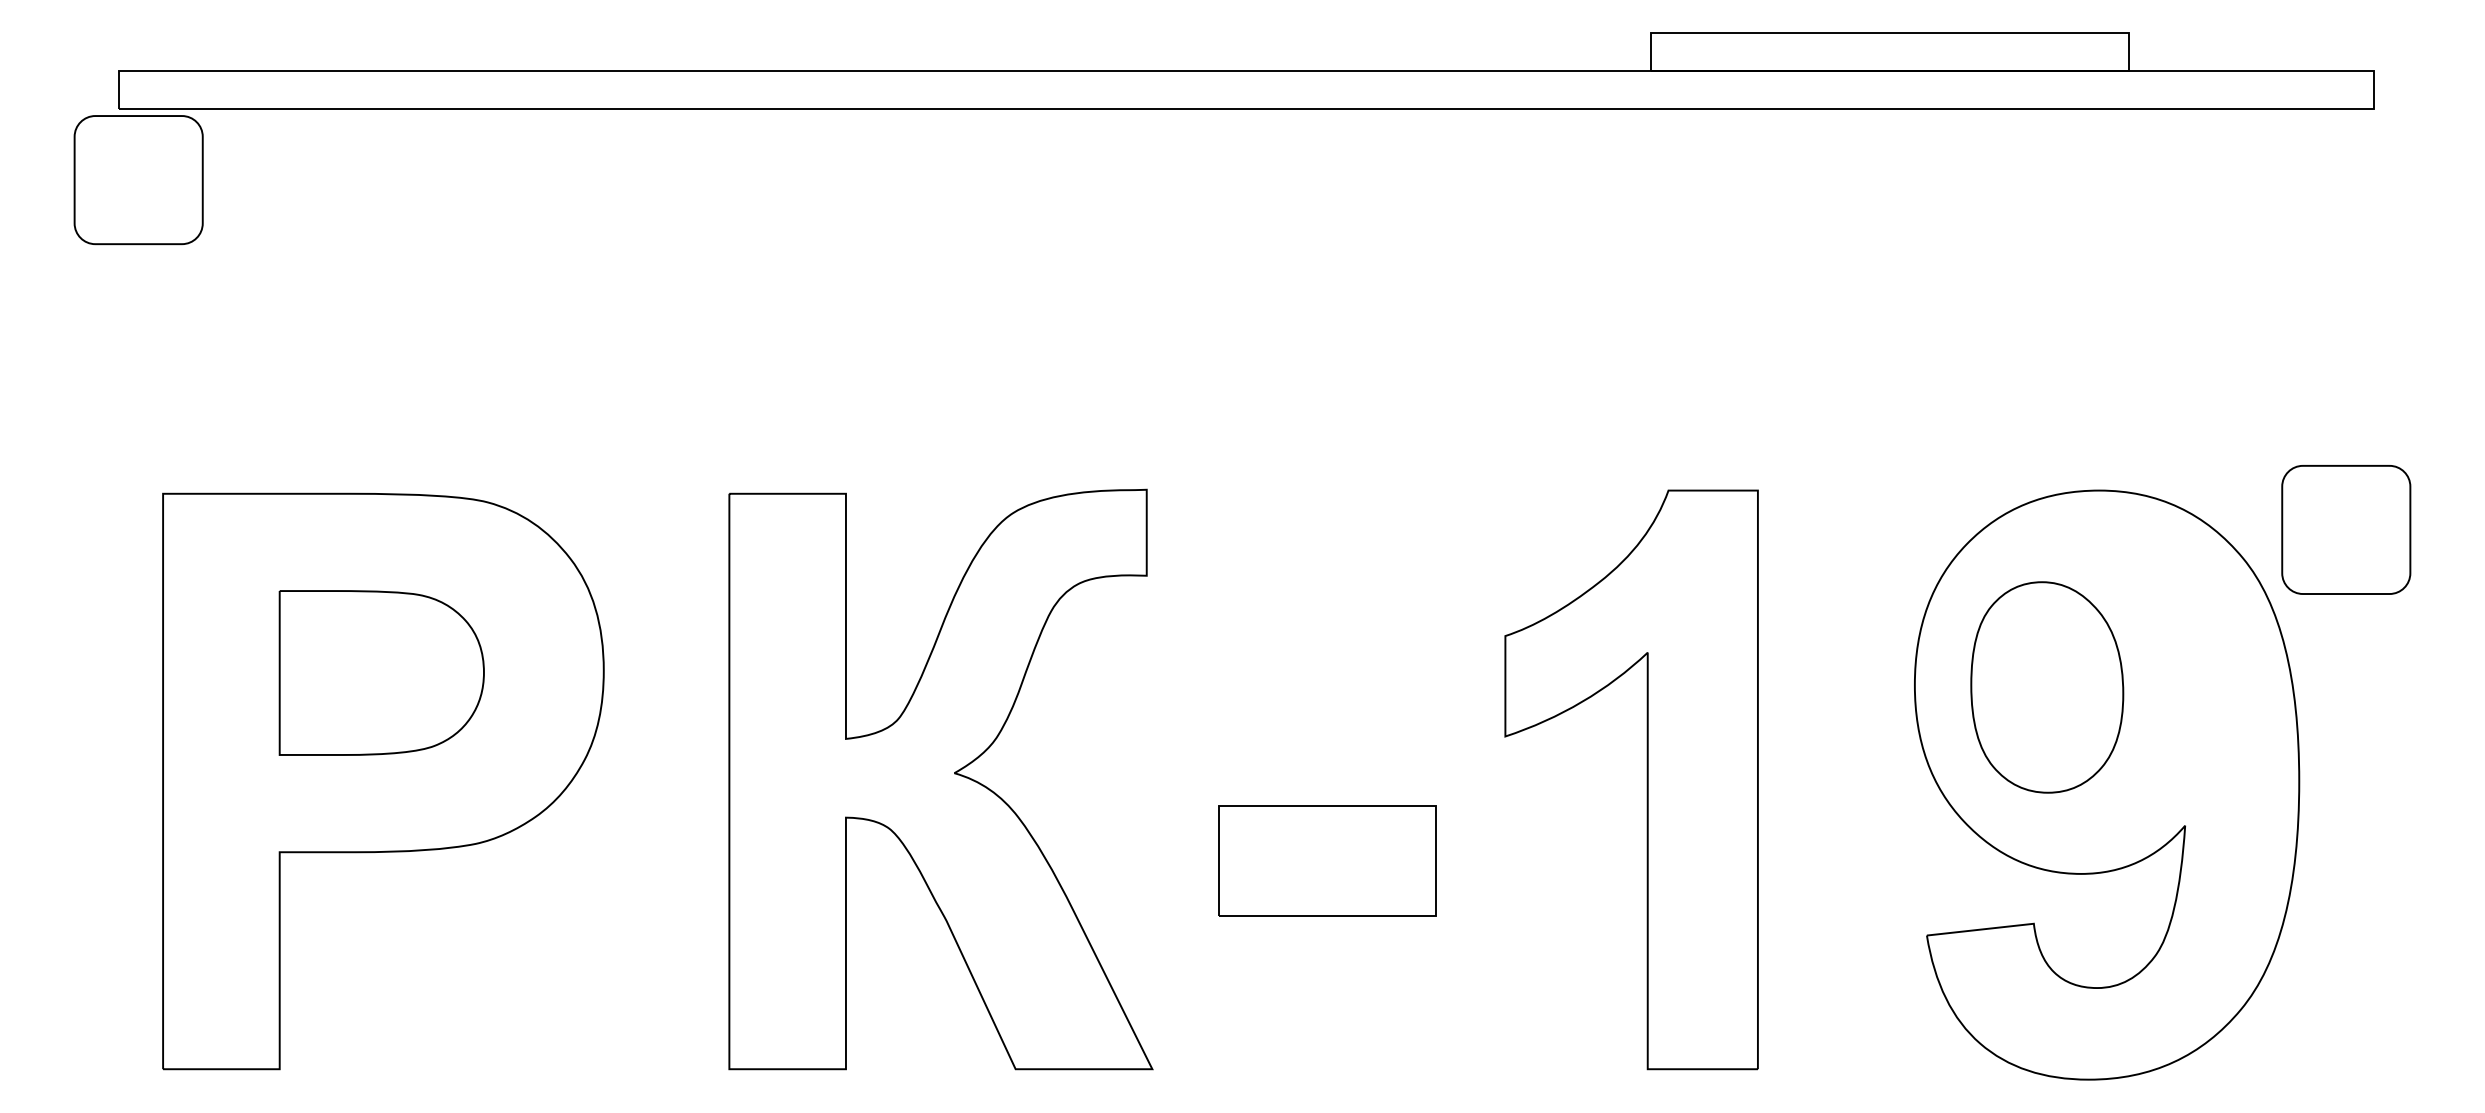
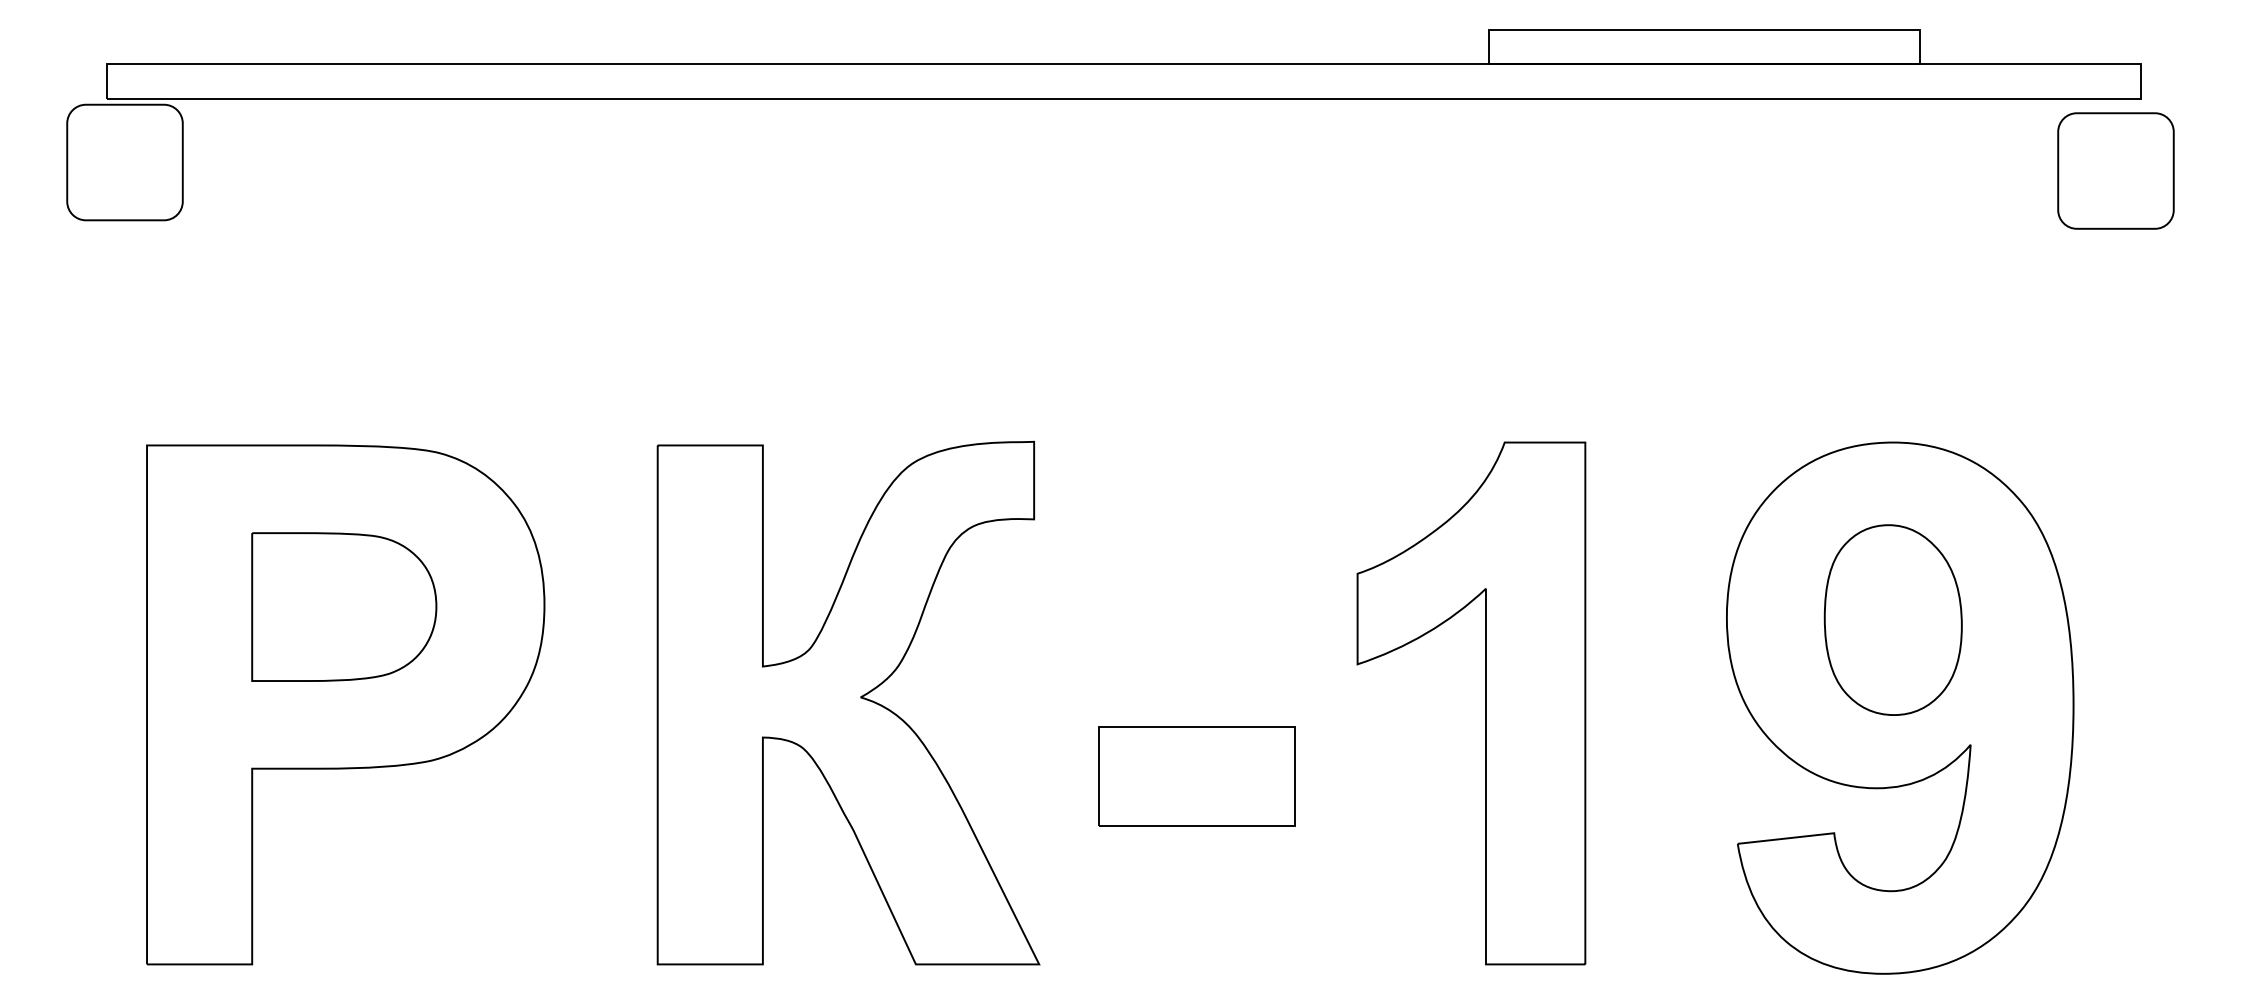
part: (2345, 529) -> (2115, 170), moved
part: (2046, 686) -> (1892, 619), moved

